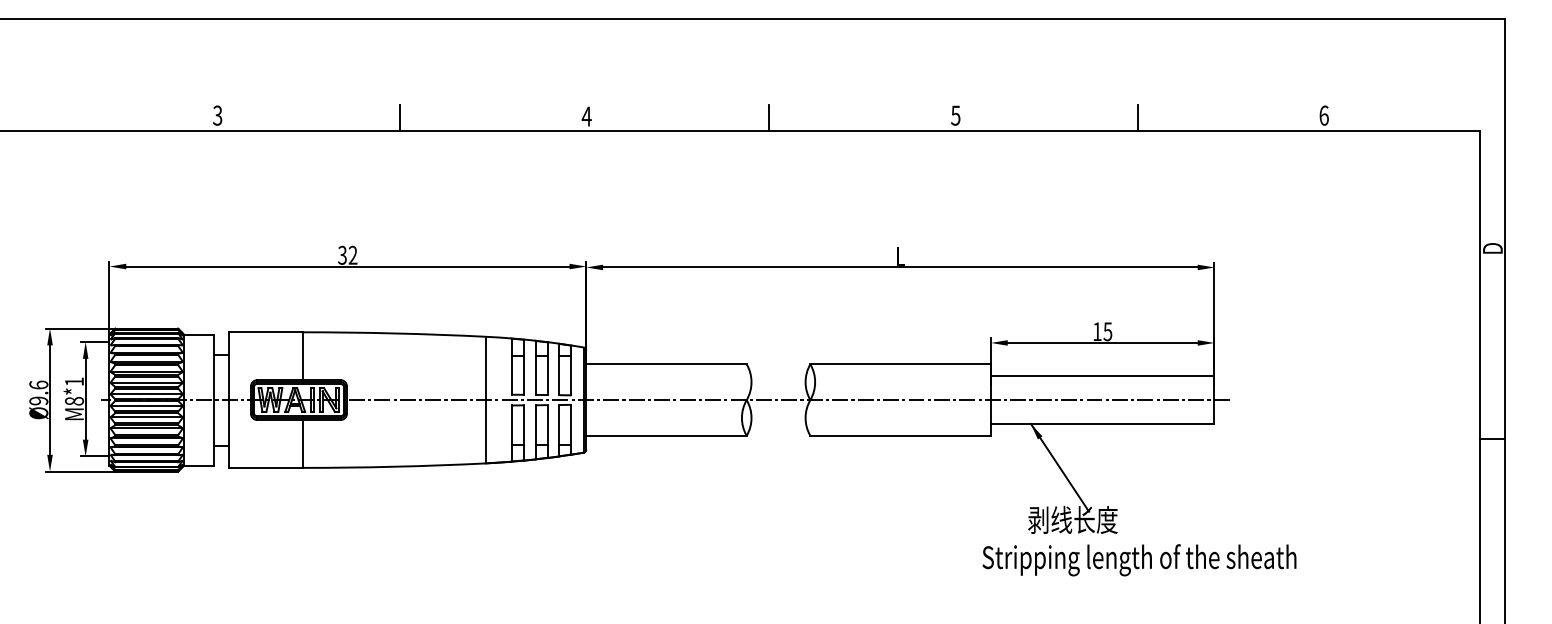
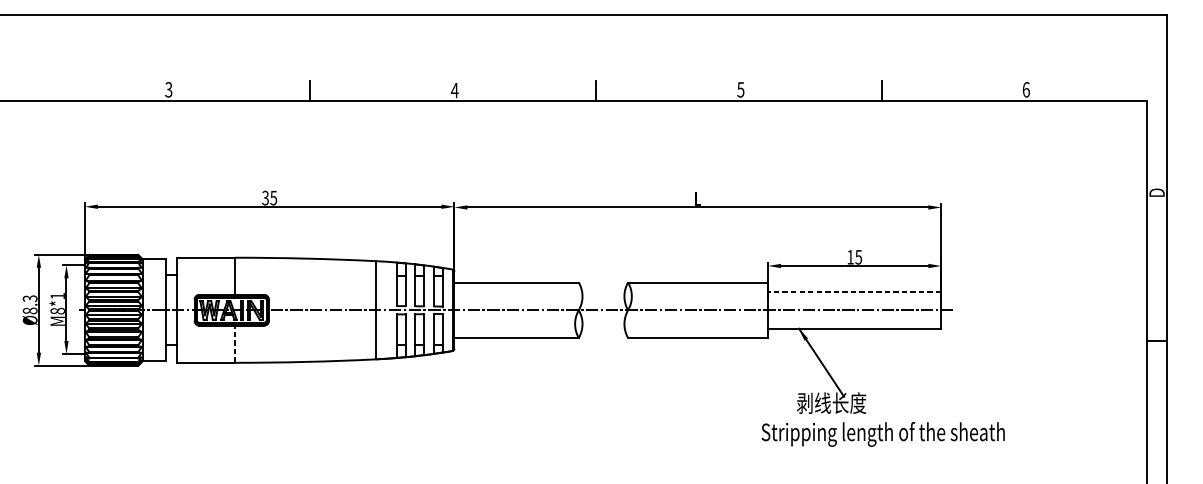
text: (352, 254) -> (273, 197), 32 -> 35
line: (1102, 376) -> (854, 291), solid -> dashed
text: (38, 392) -> (29, 304), Ø9.6 -> Ø8.3
line: (303, 443) -> (235, 343), solid -> dashed

